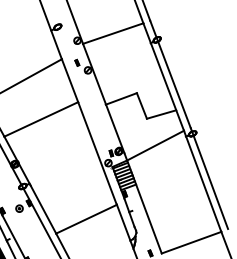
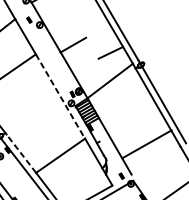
line: (141, 105) -> (91, 47), removed
line: (97, 153) -> (60, 96), solid -> dashed
line: (43, 209) -> (21, 153), solid -> dashed
line: (191, 242) -> (146, 144), moved

